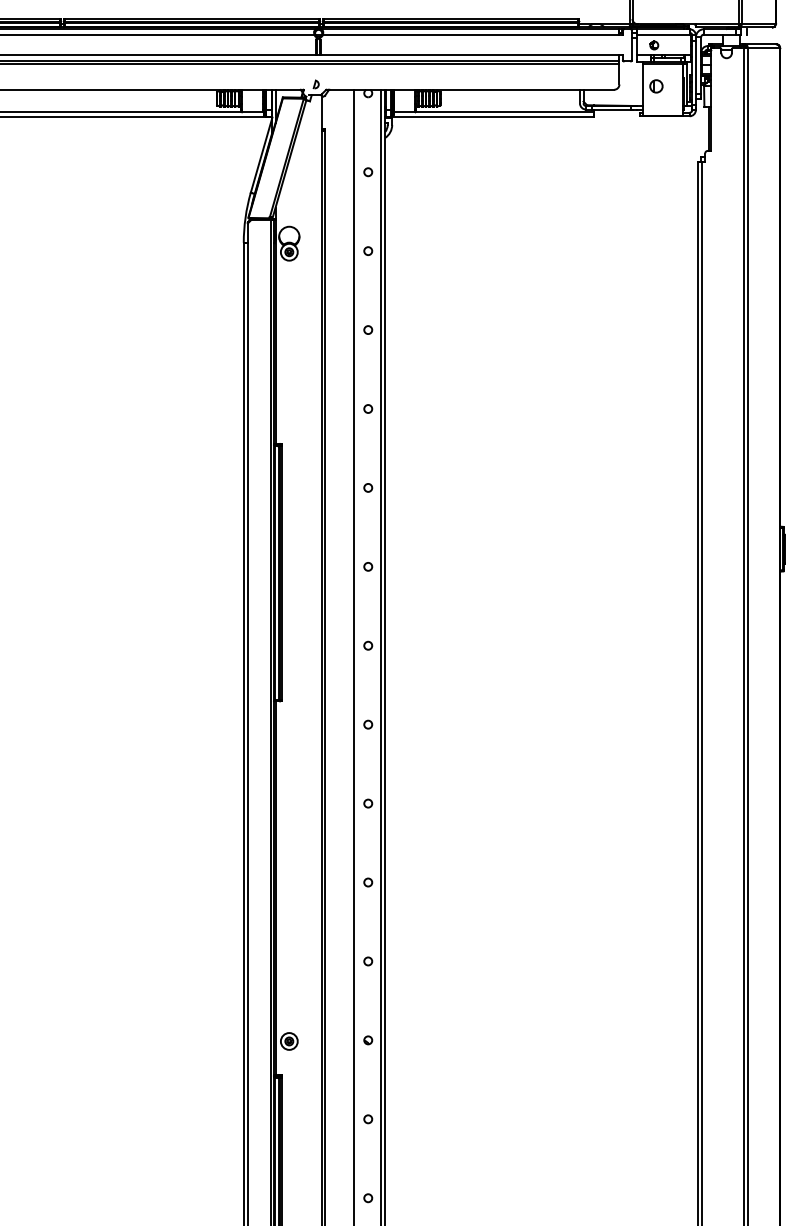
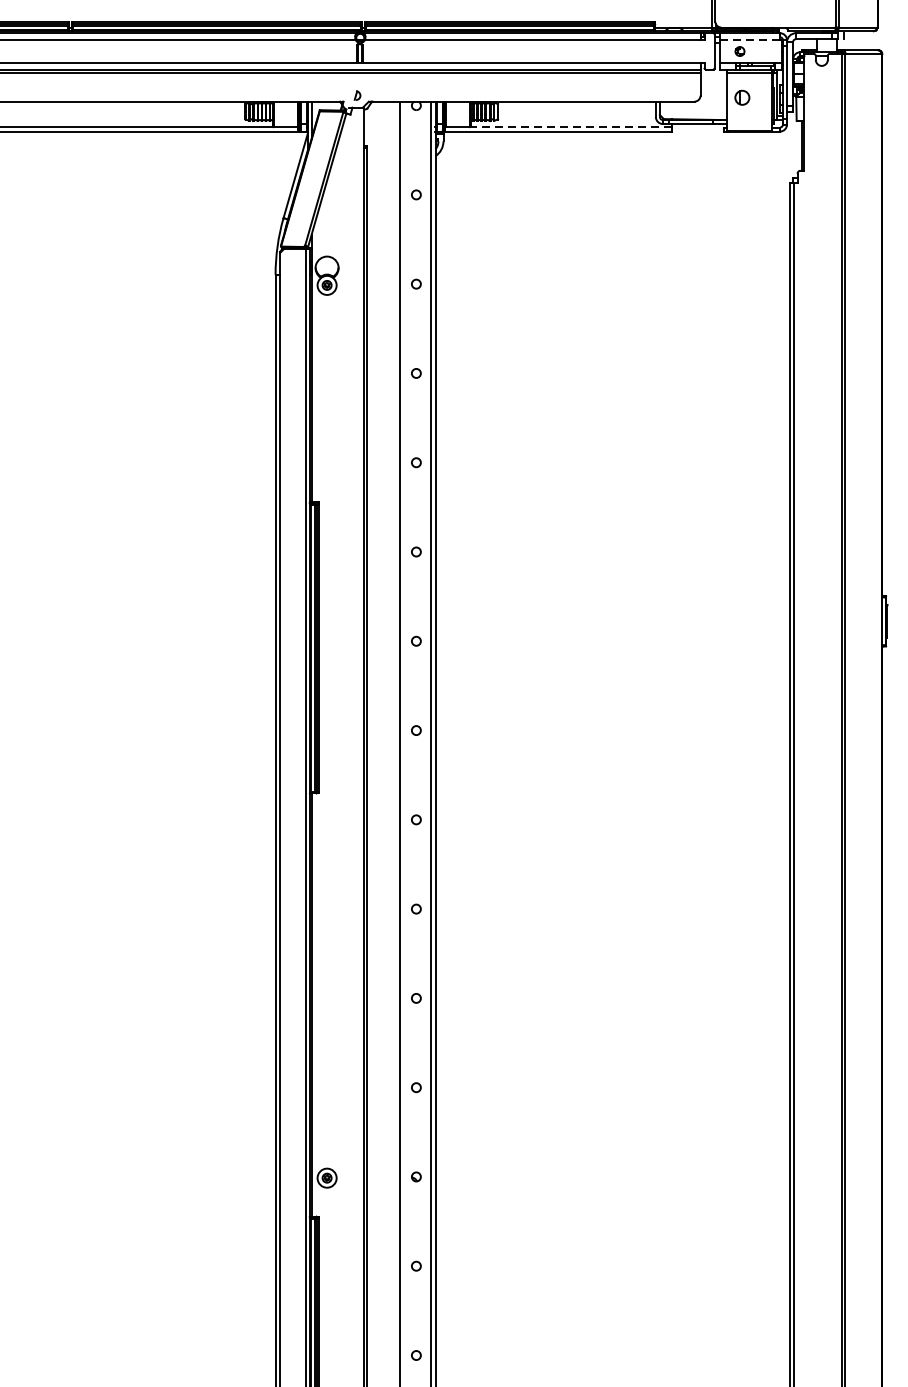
line: (663, 35) -> (750, 40), solid -> dashed
line: (504, 111) -> (570, 126), solid -> dashed

